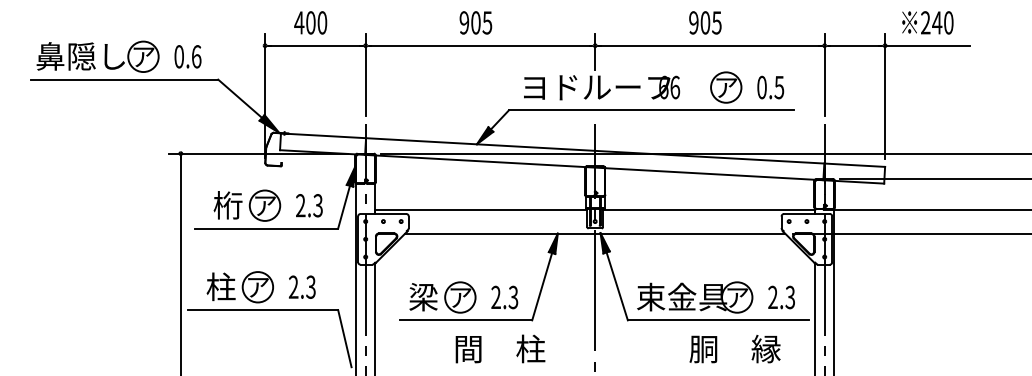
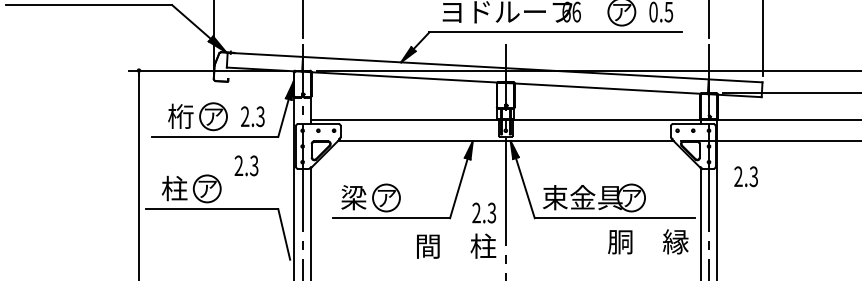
text: (302, 286) -> (246, 165), moved
text: (504, 297) -> (483, 213), moved
text: (781, 297) -> (746, 176), moved
text: (500, 348) -> (456, 245), moved
text: (734, 349) -> (647, 242), moved

